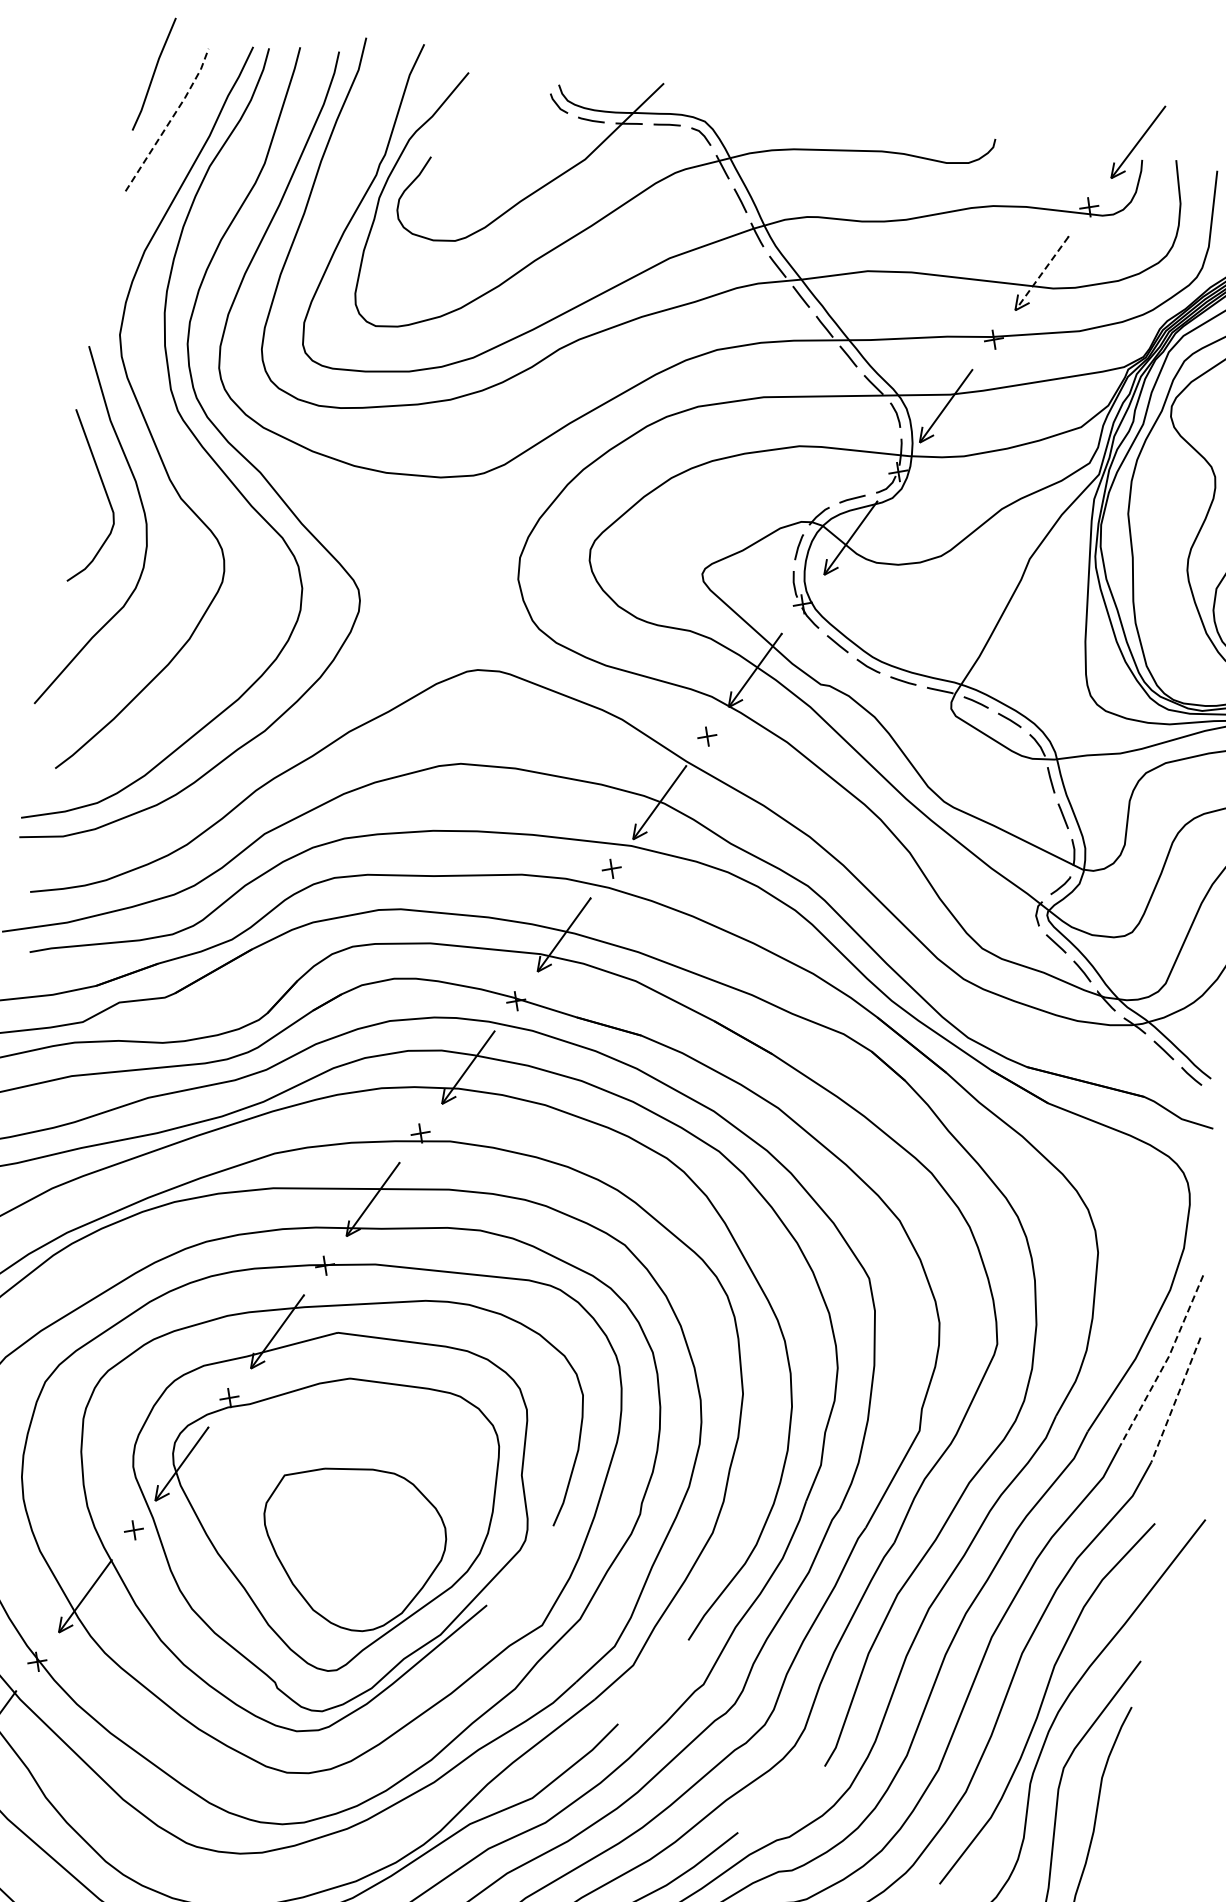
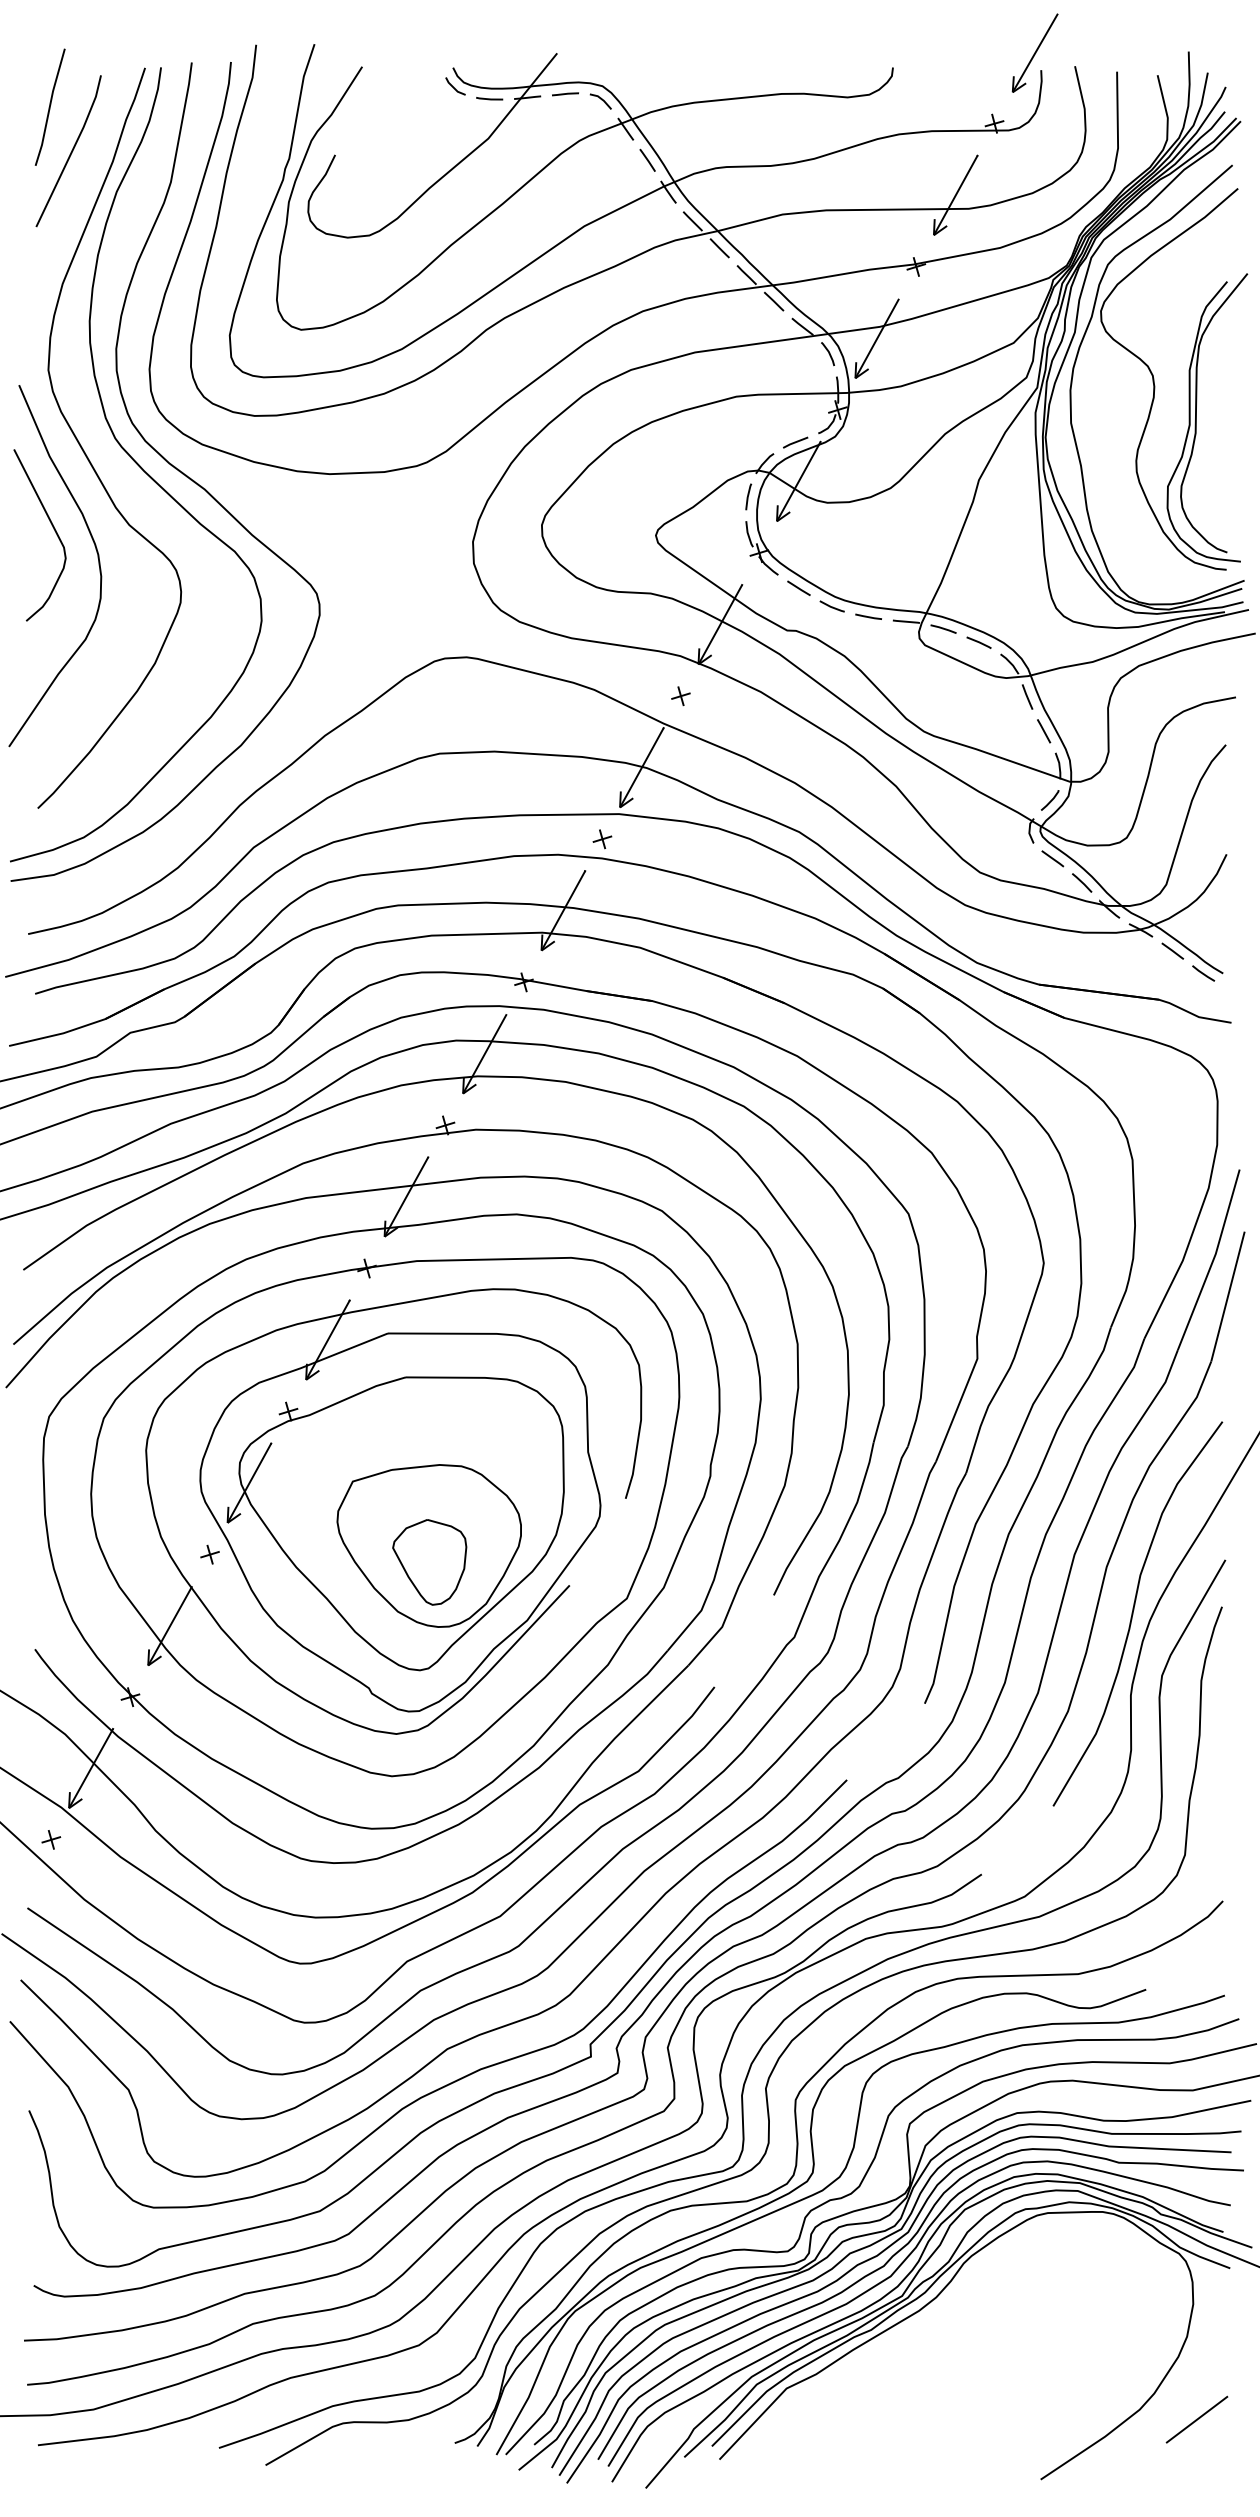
line: (170, 120) -> (72, 151), dashed -> solid
line: (1041, 273) -> (955, 195), dashed -> solid
line: (1164, 1363) -> (1212, 1261), dashed -> solid
line: (1175, 1400) -> (1227, 1297), dashed -> solid
part: (350, 1565) -> (429, 1562), added

